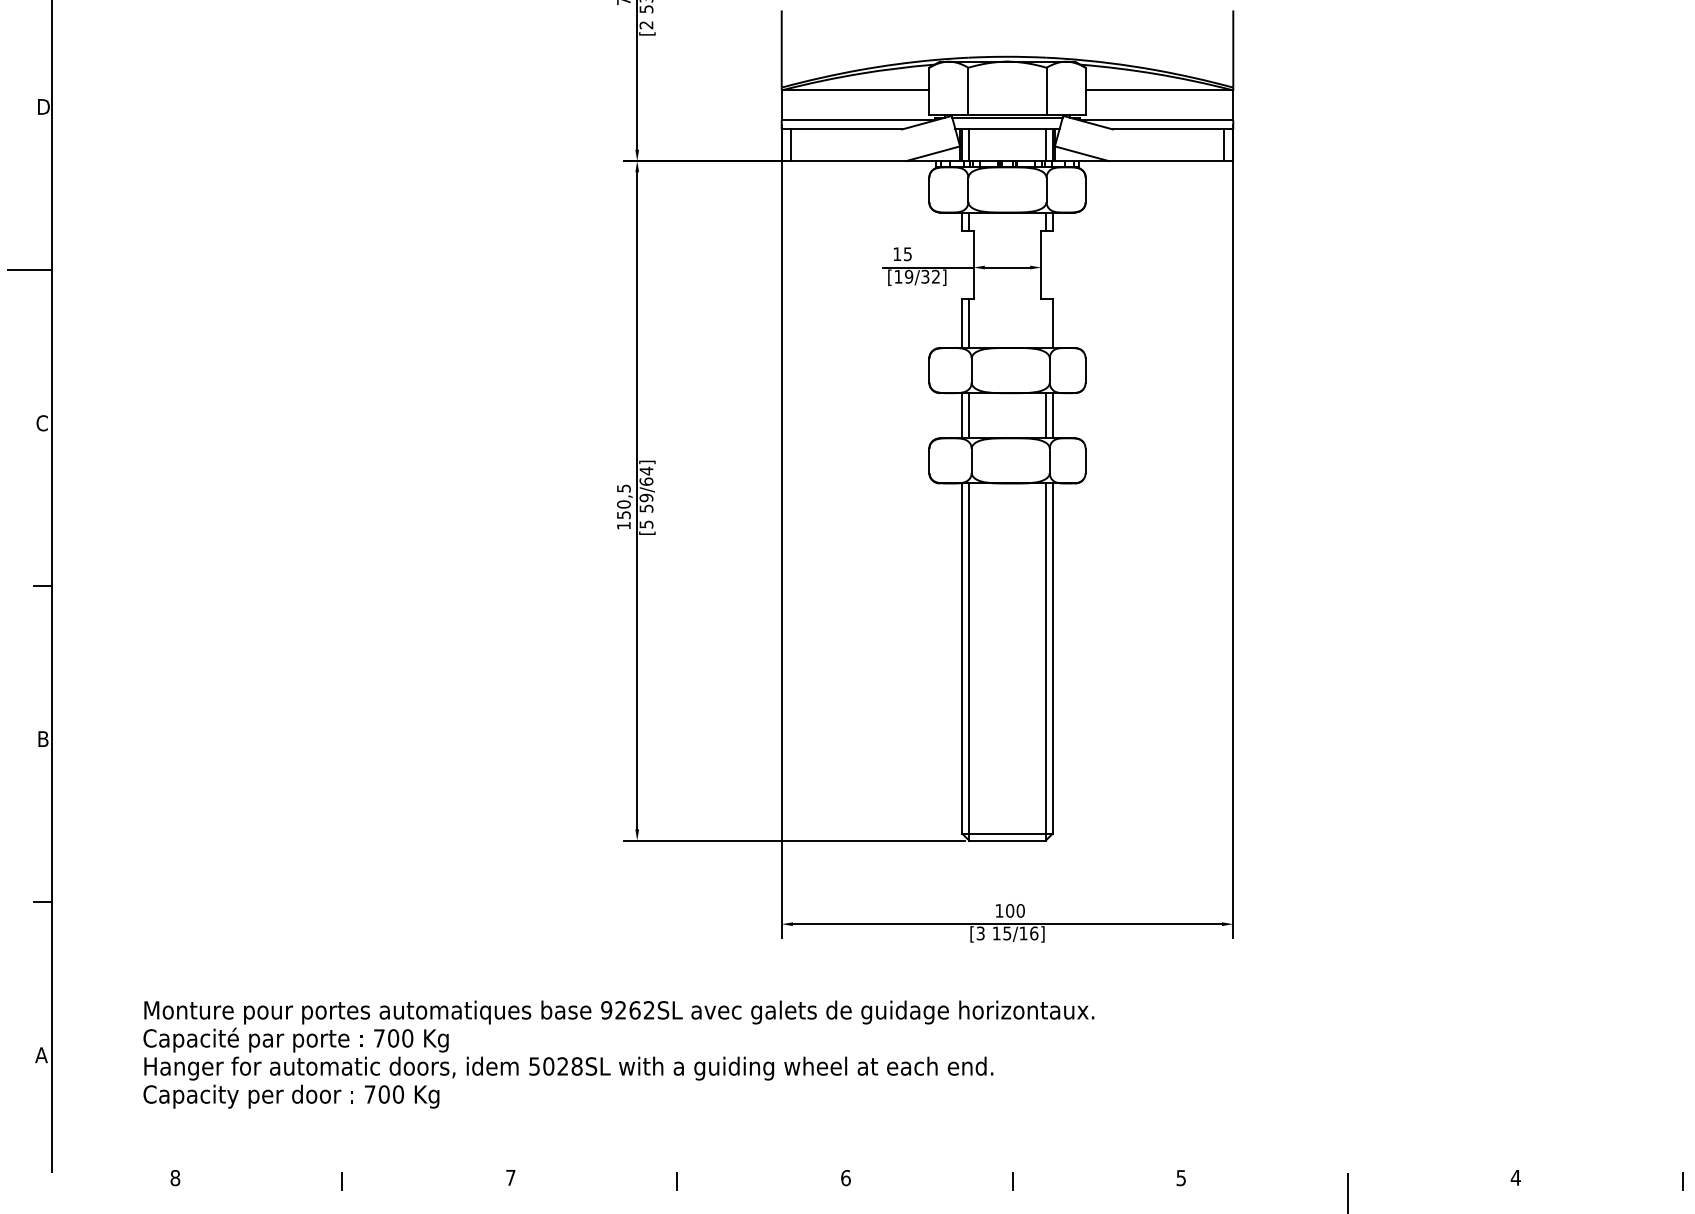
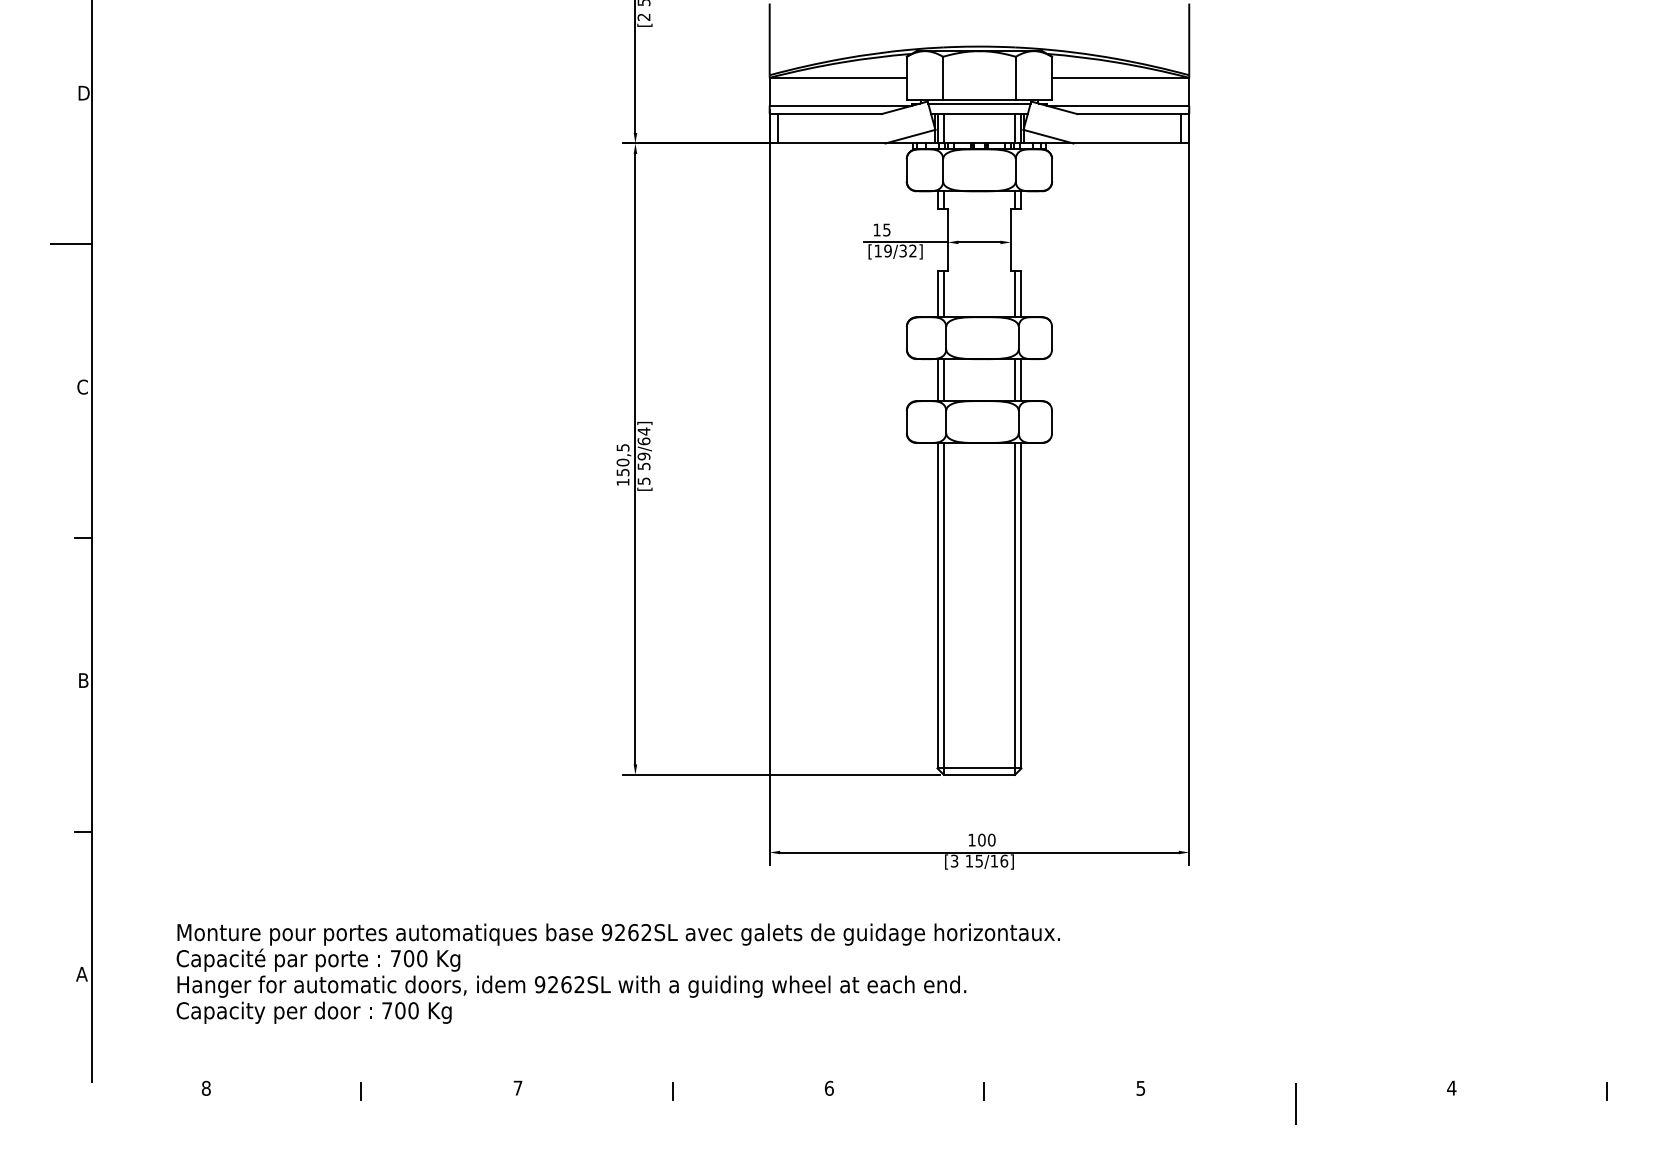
line: (1046, 323) -> (1015, 294), added
text: (555, 1066) -> (559, 984), 5028SL -> 9262SL

